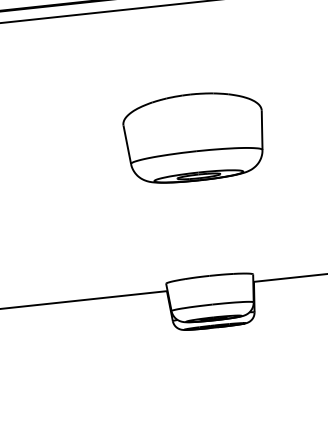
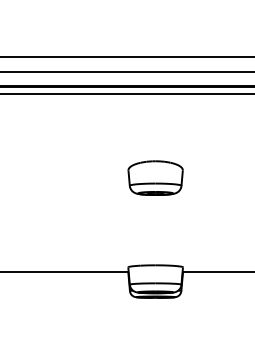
part: (194, 136) -> (155, 177), size x0.62

